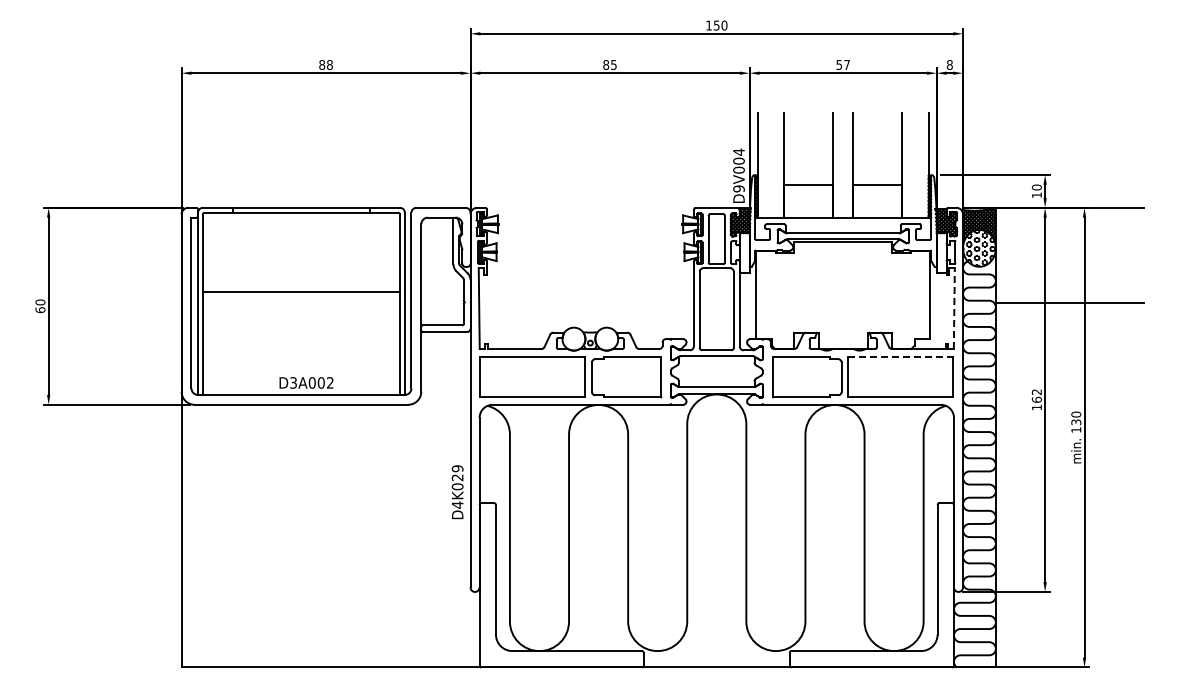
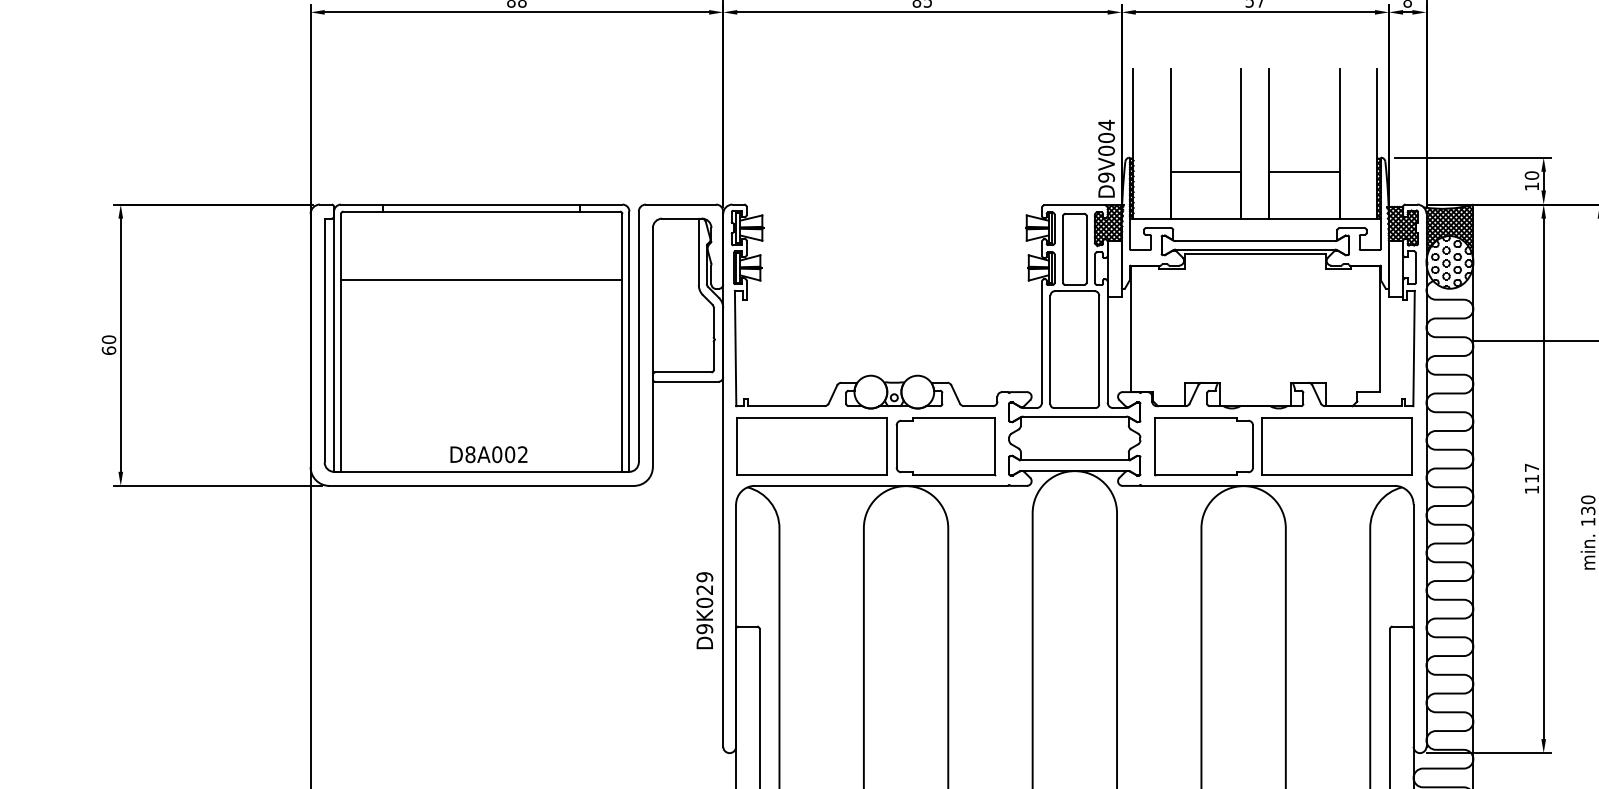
line: (300, 292) -> (480, 279), moved
line: (954, 308) -> (1414, 348), dashed -> solid
line: (900, 357) -> (1337, 418), dashed -> solid
text: (293, 382) -> (470, 454), D3A002 -> D8A002
text: (1036, 395) -> (1531, 472), 162 -> 117
text: (457, 504) -> (704, 628), D4K029 -> D9K029

